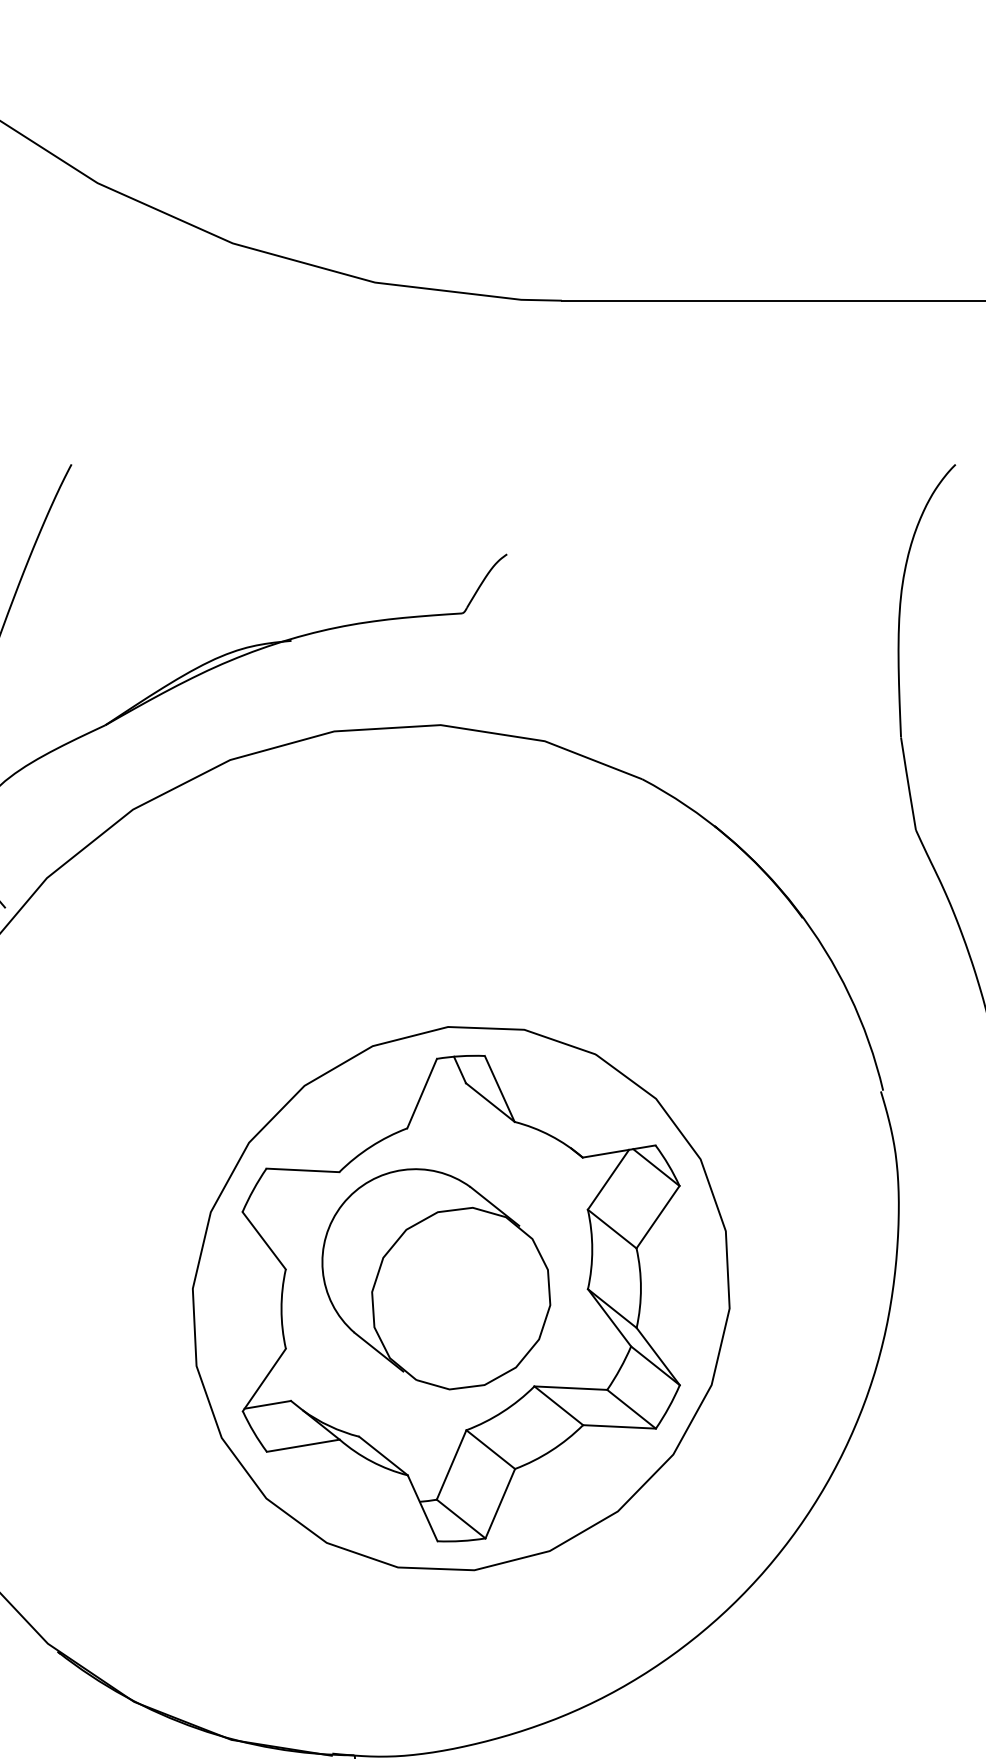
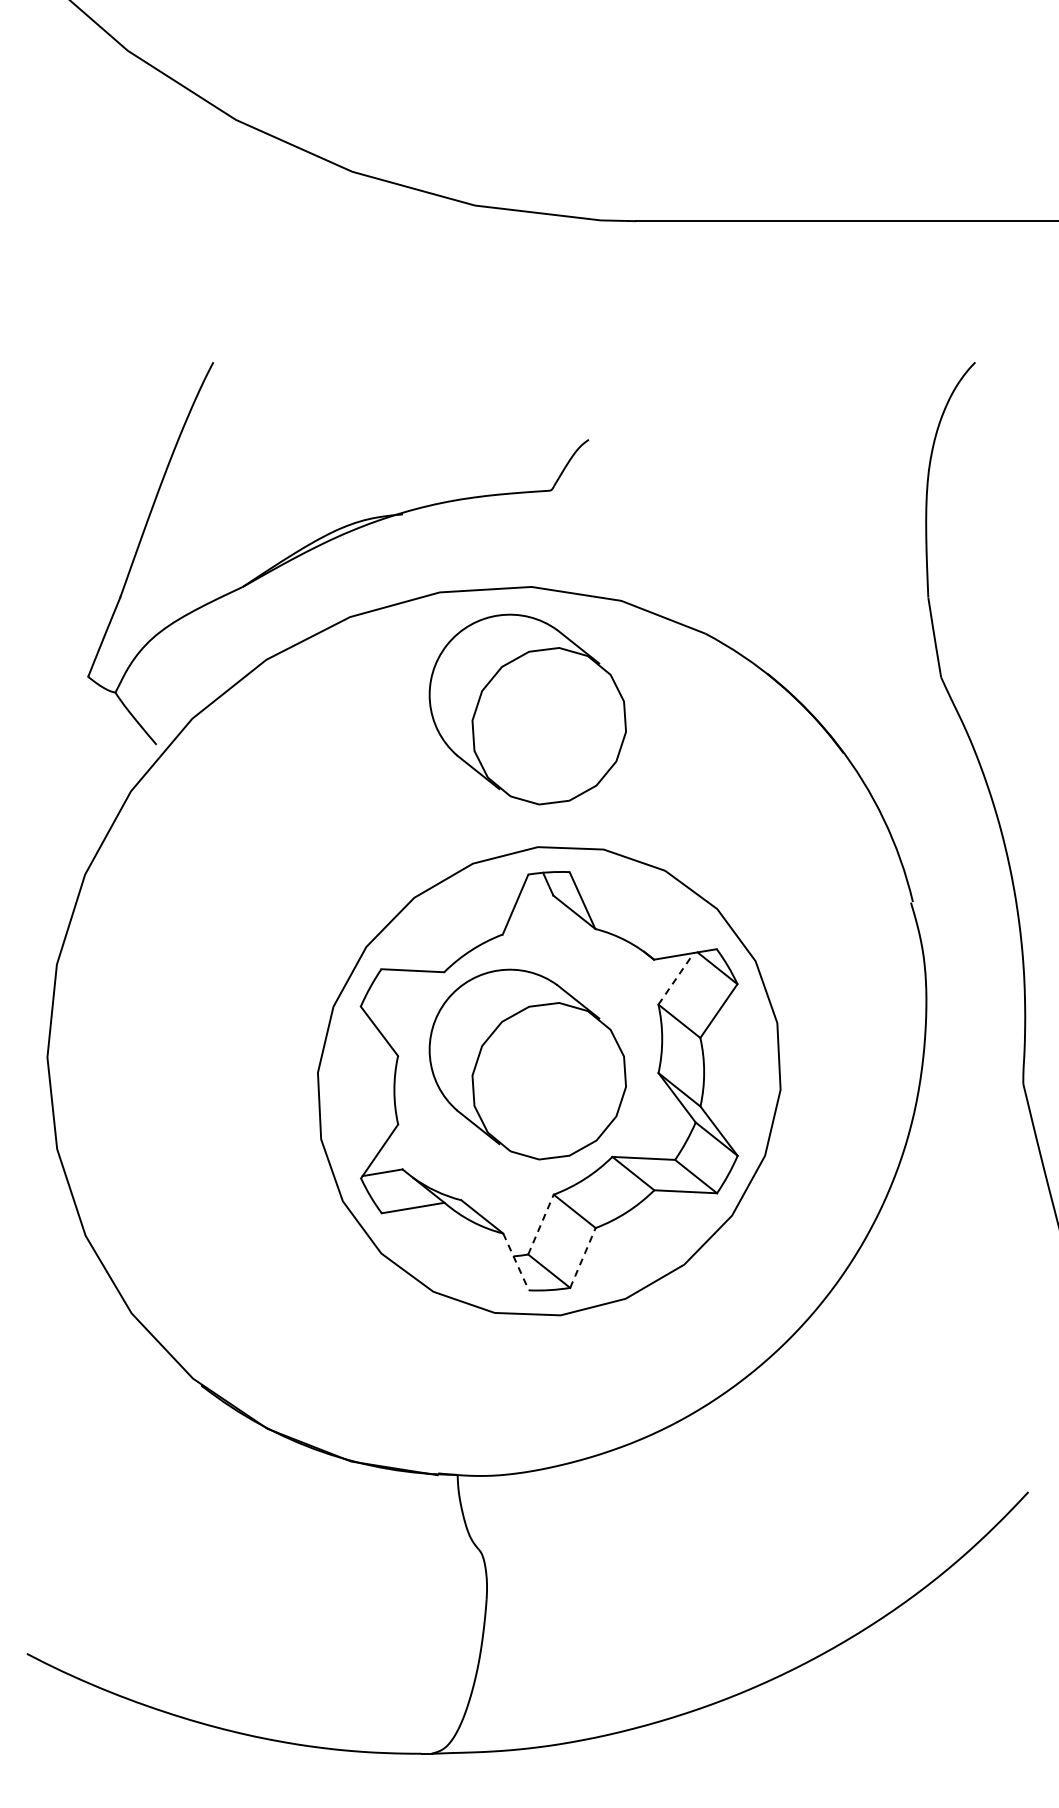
part: (435, 867) -> (527, 709), added
line: (608, 1179) -> (676, 978), solid -> dashed
line: (451, 1464) -> (540, 1224), solid -> dashed
line: (499, 1503) -> (582, 1257), solid -> dashed
line: (423, 1508) -> (516, 1262), solid -> dashed

